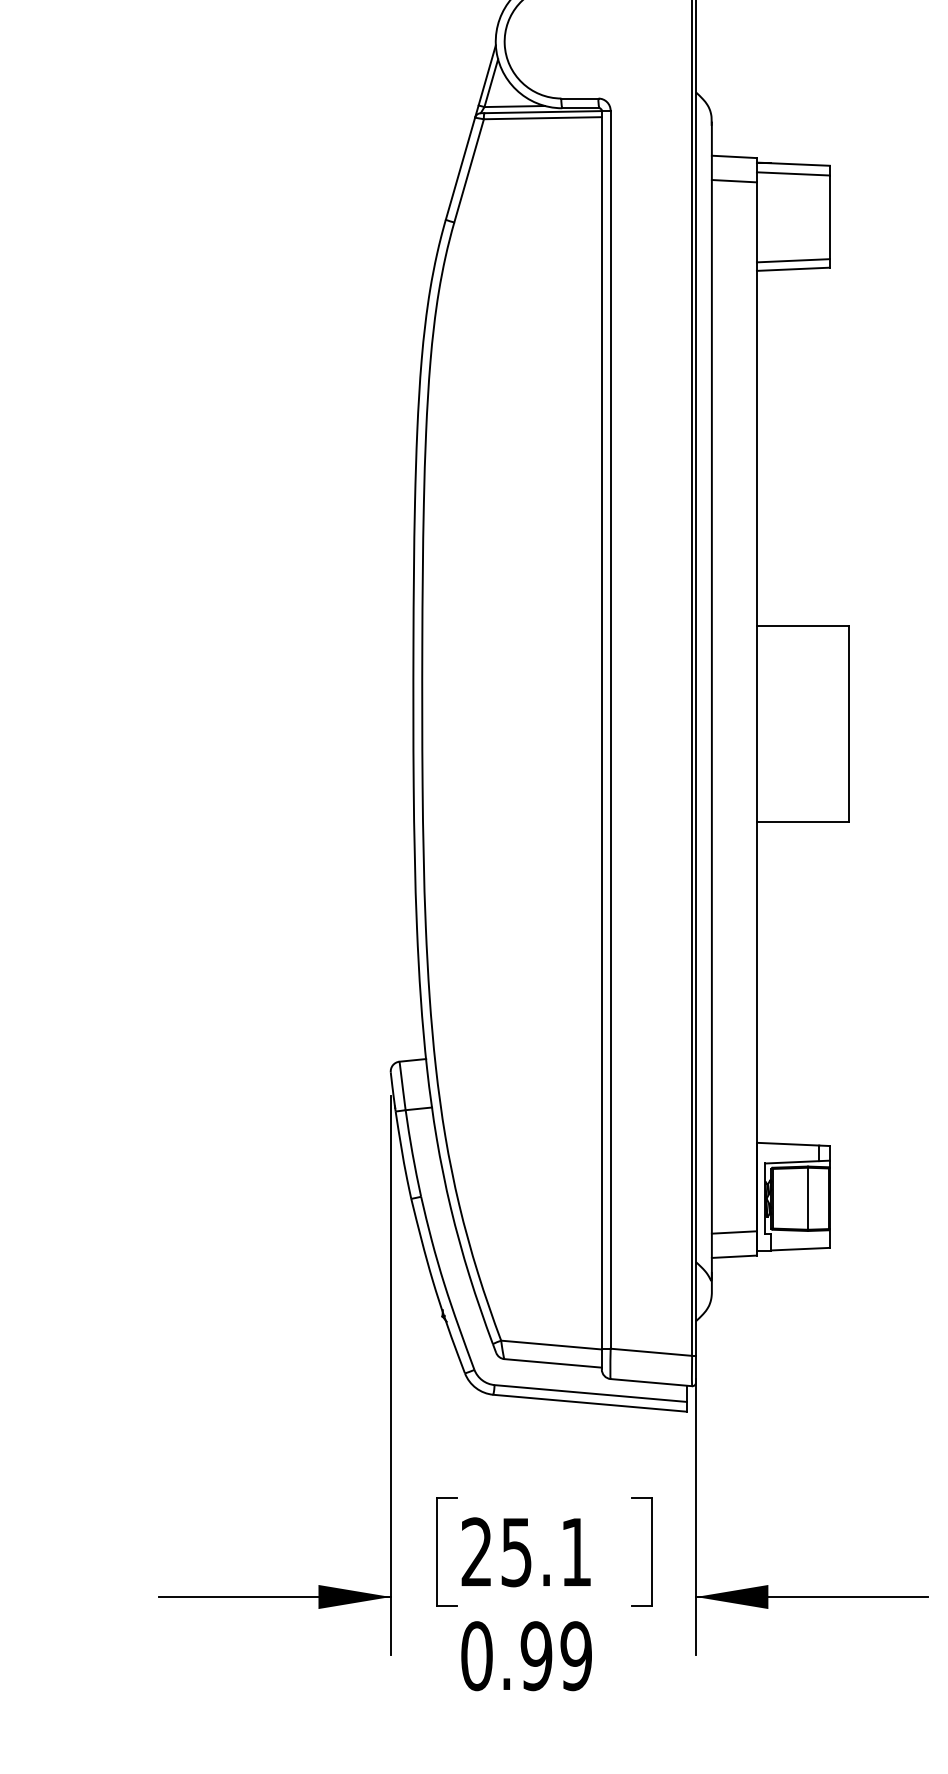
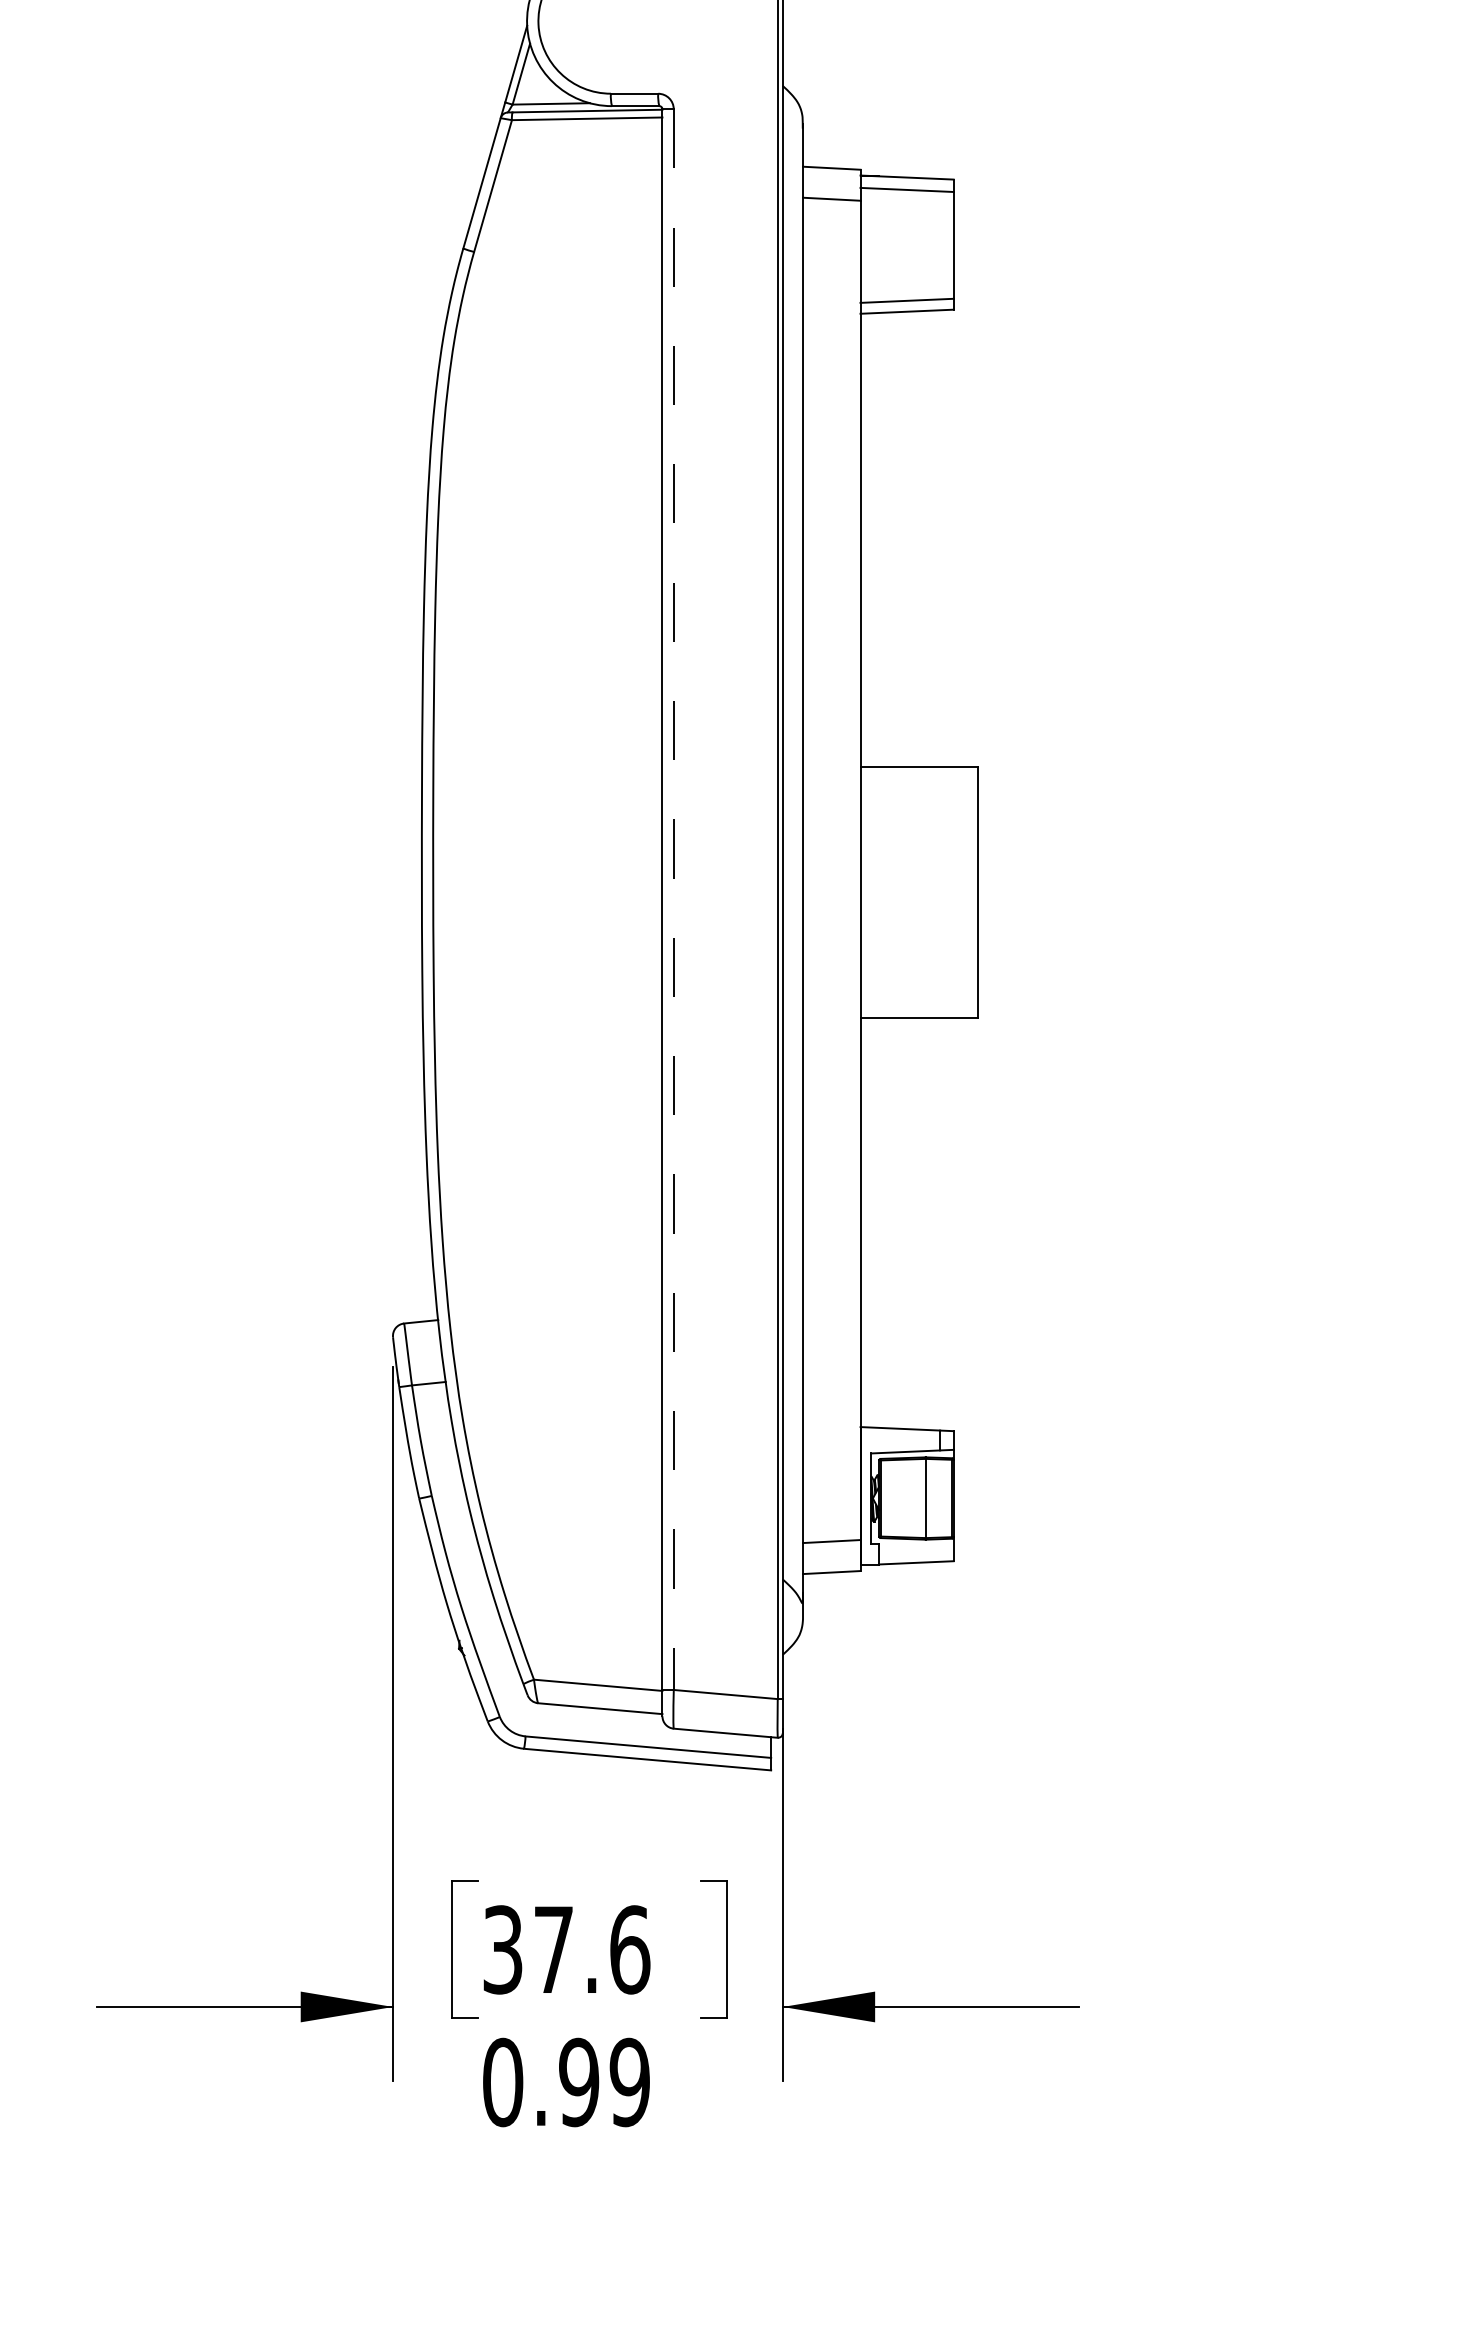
line: (610, 730) -> (673, 900), solid -> dashed
text: (526, 1551) -> (566, 1949), 25.1 -> 37.6

